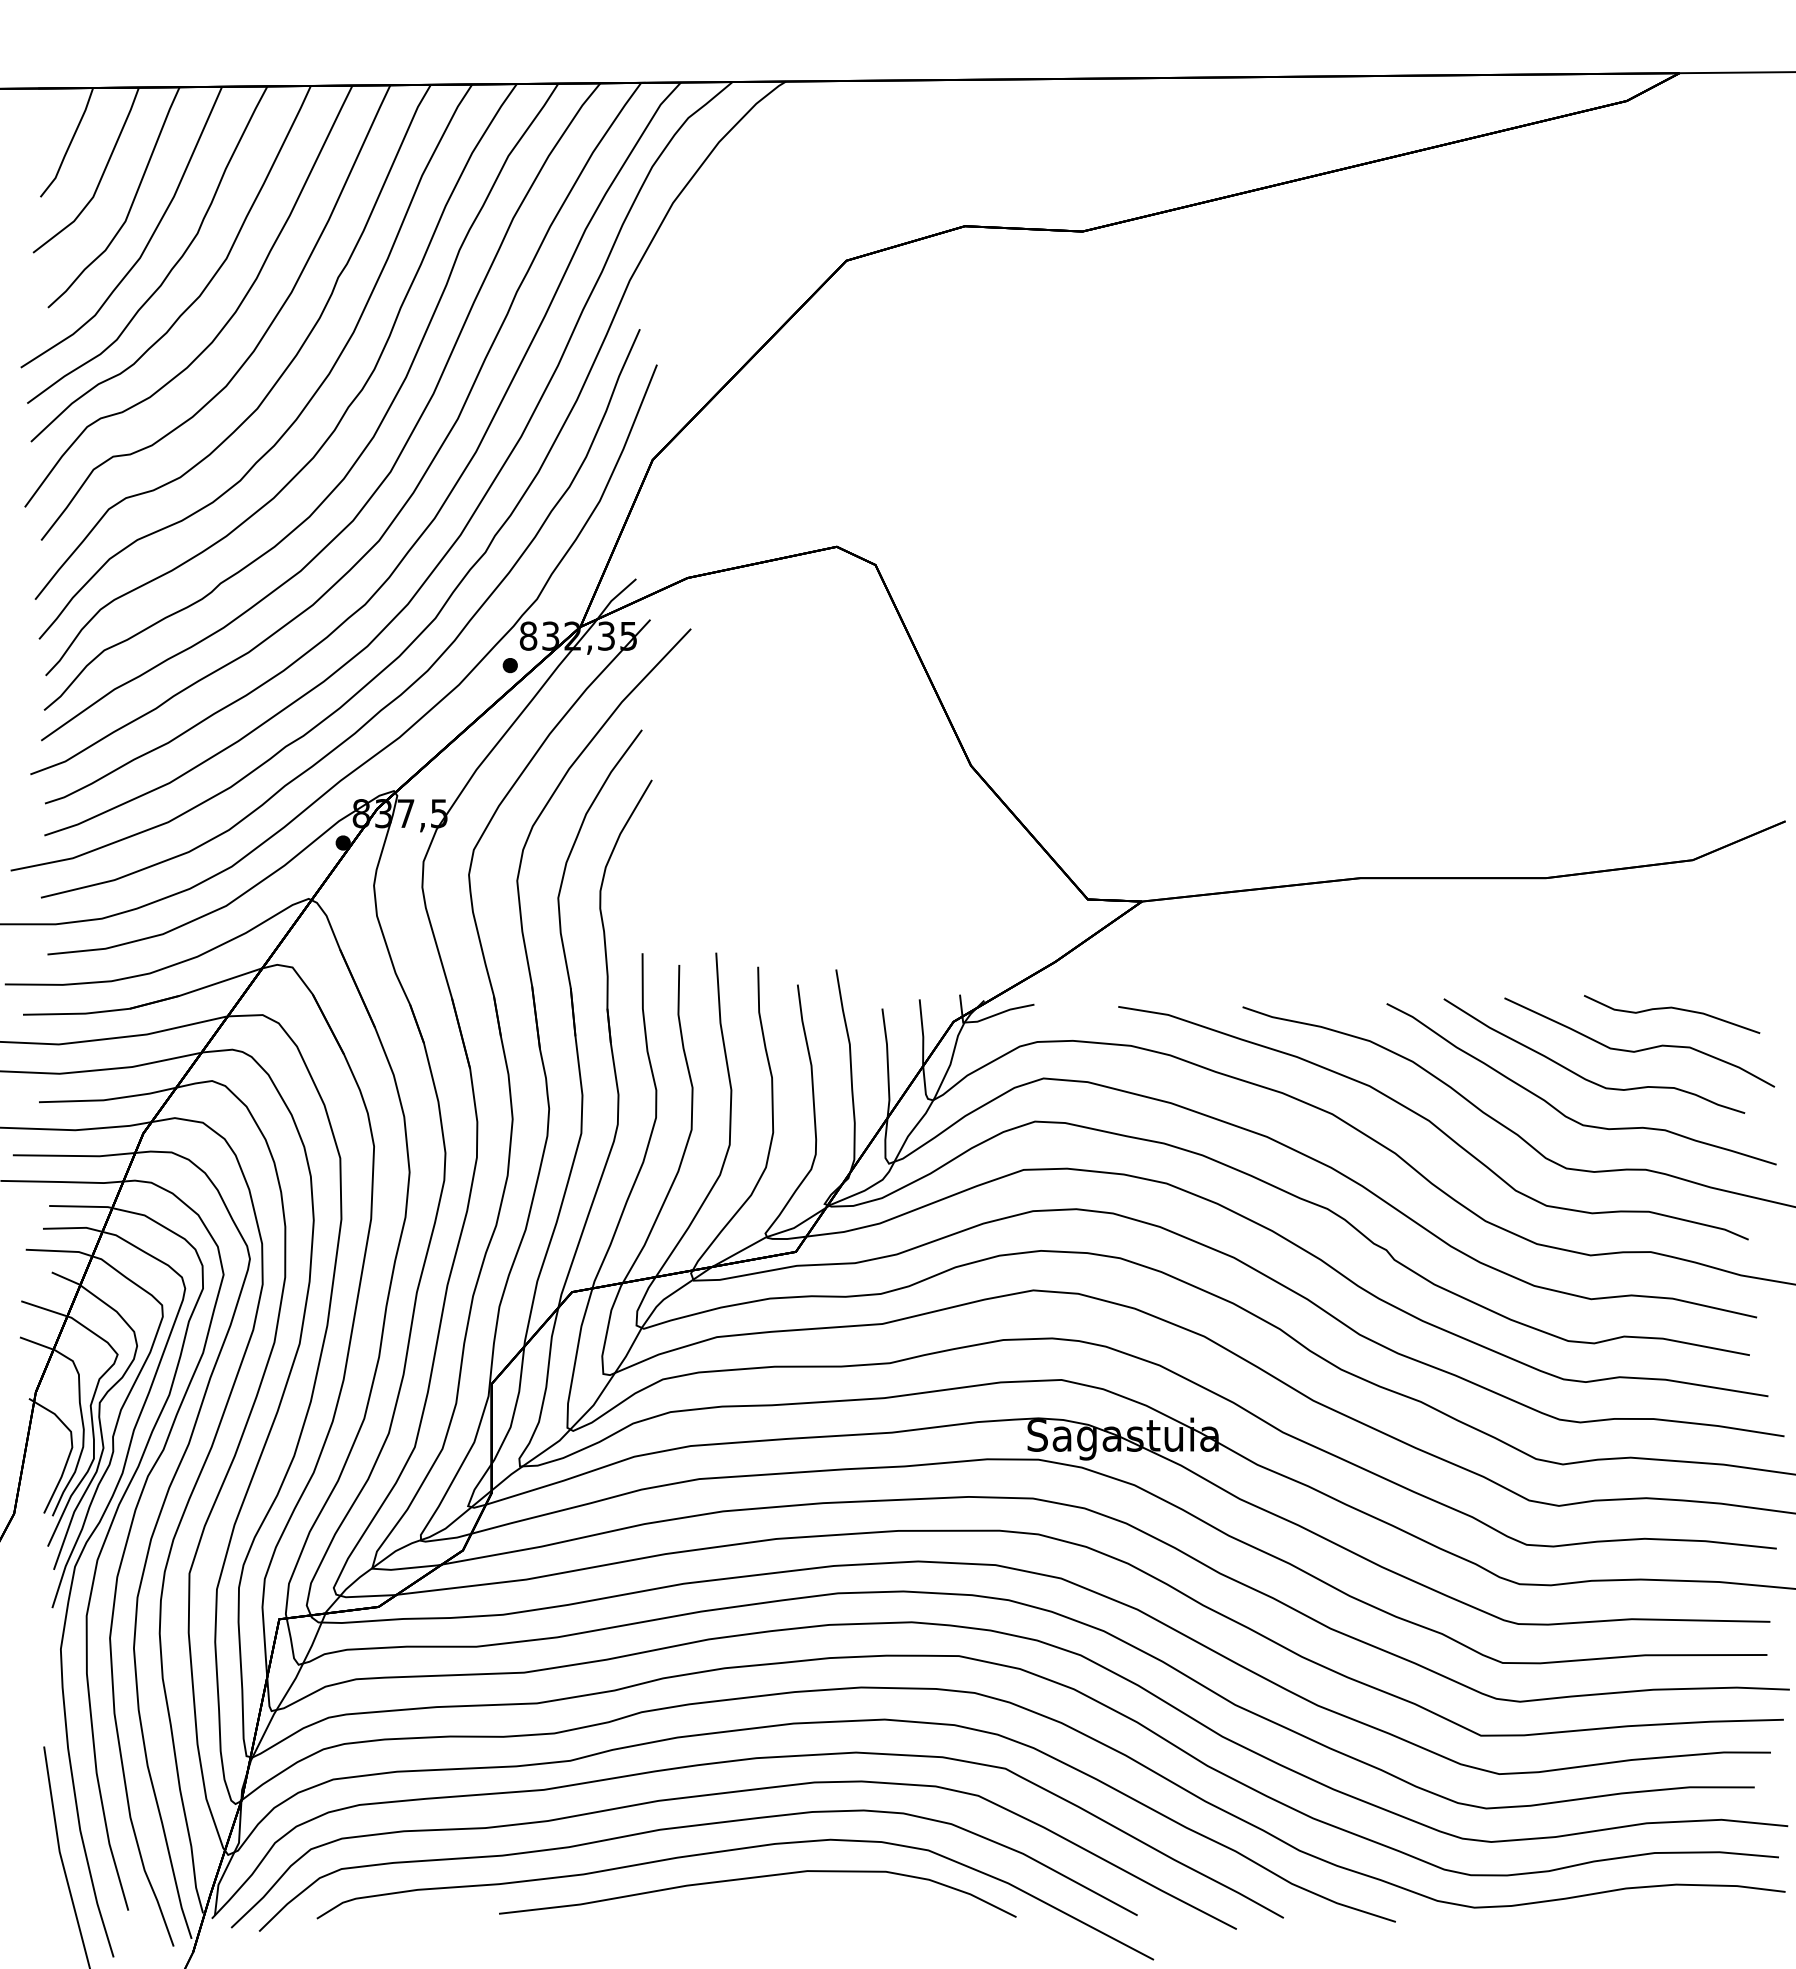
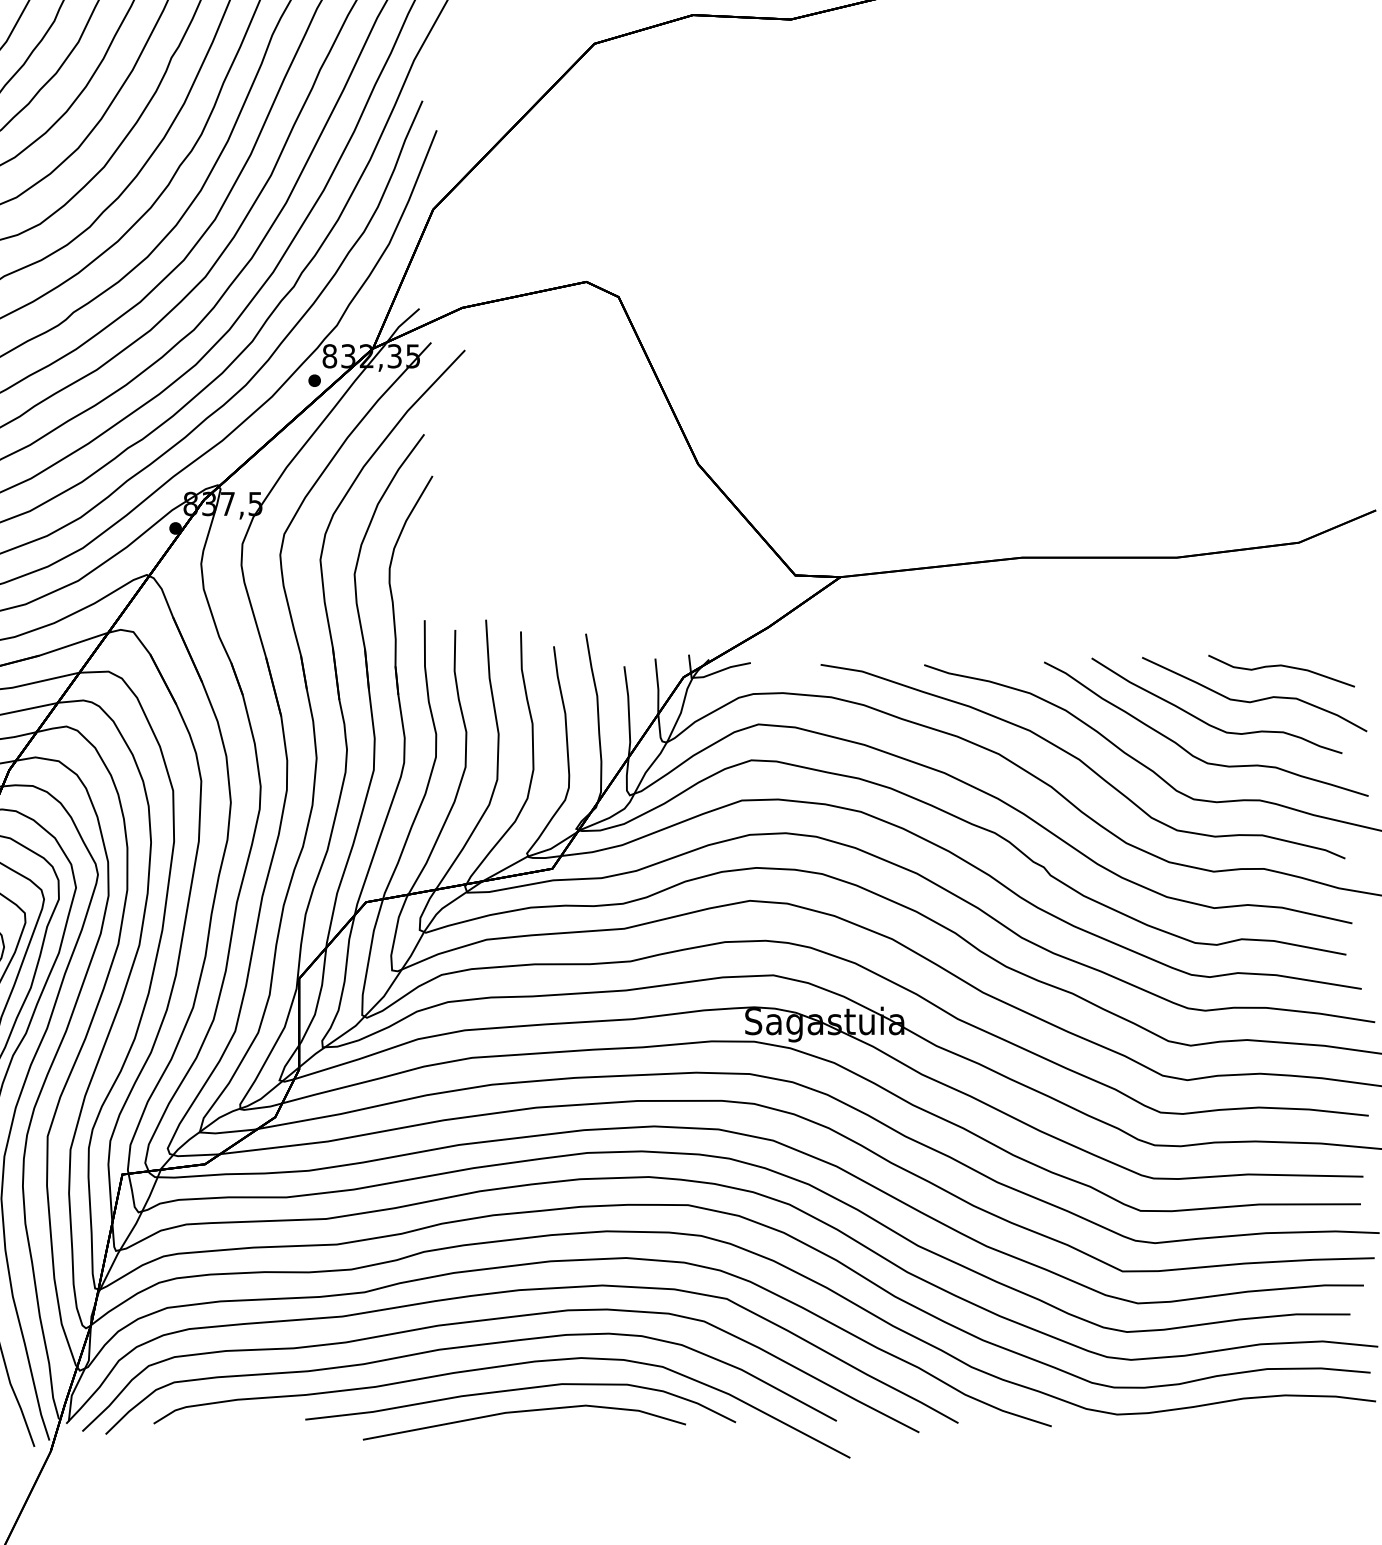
line: (762, 1904) -> (524, 1411), added

